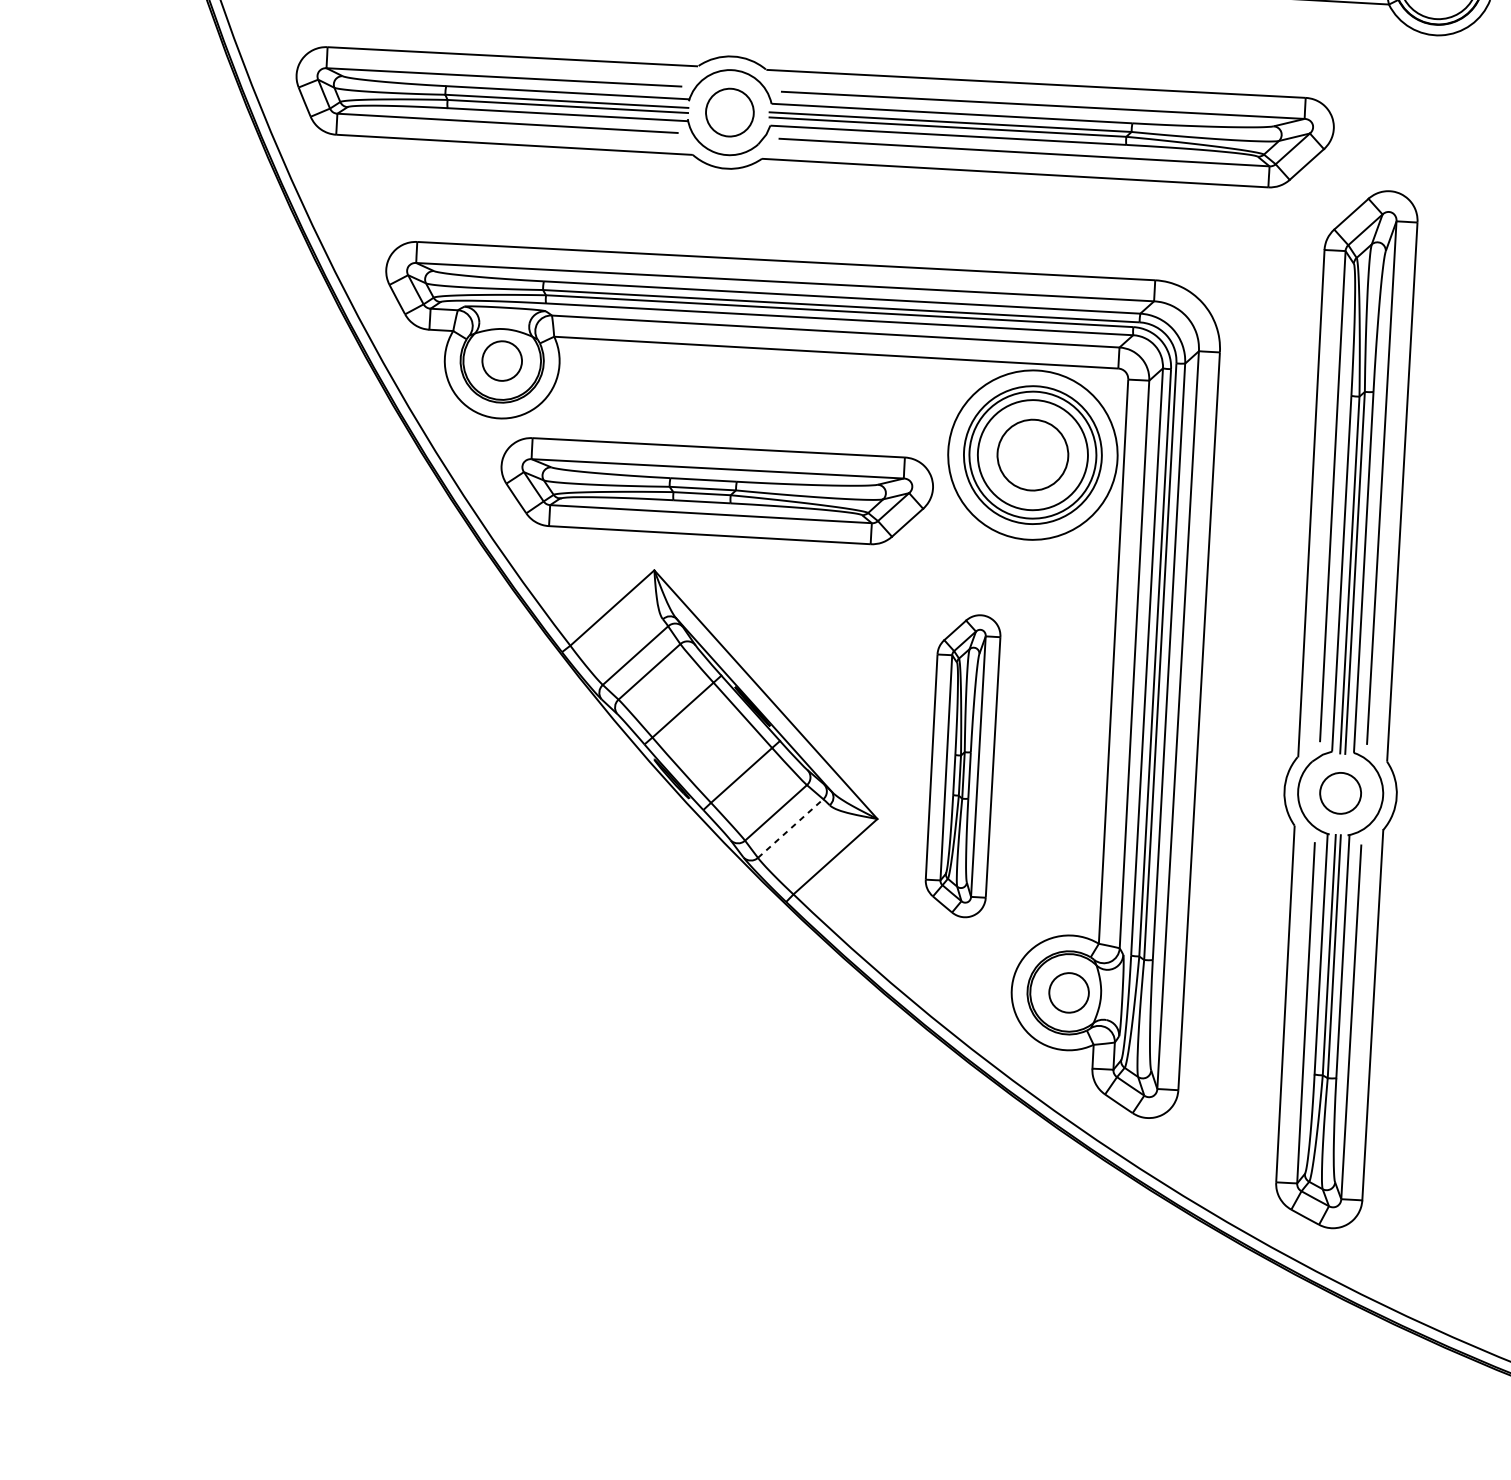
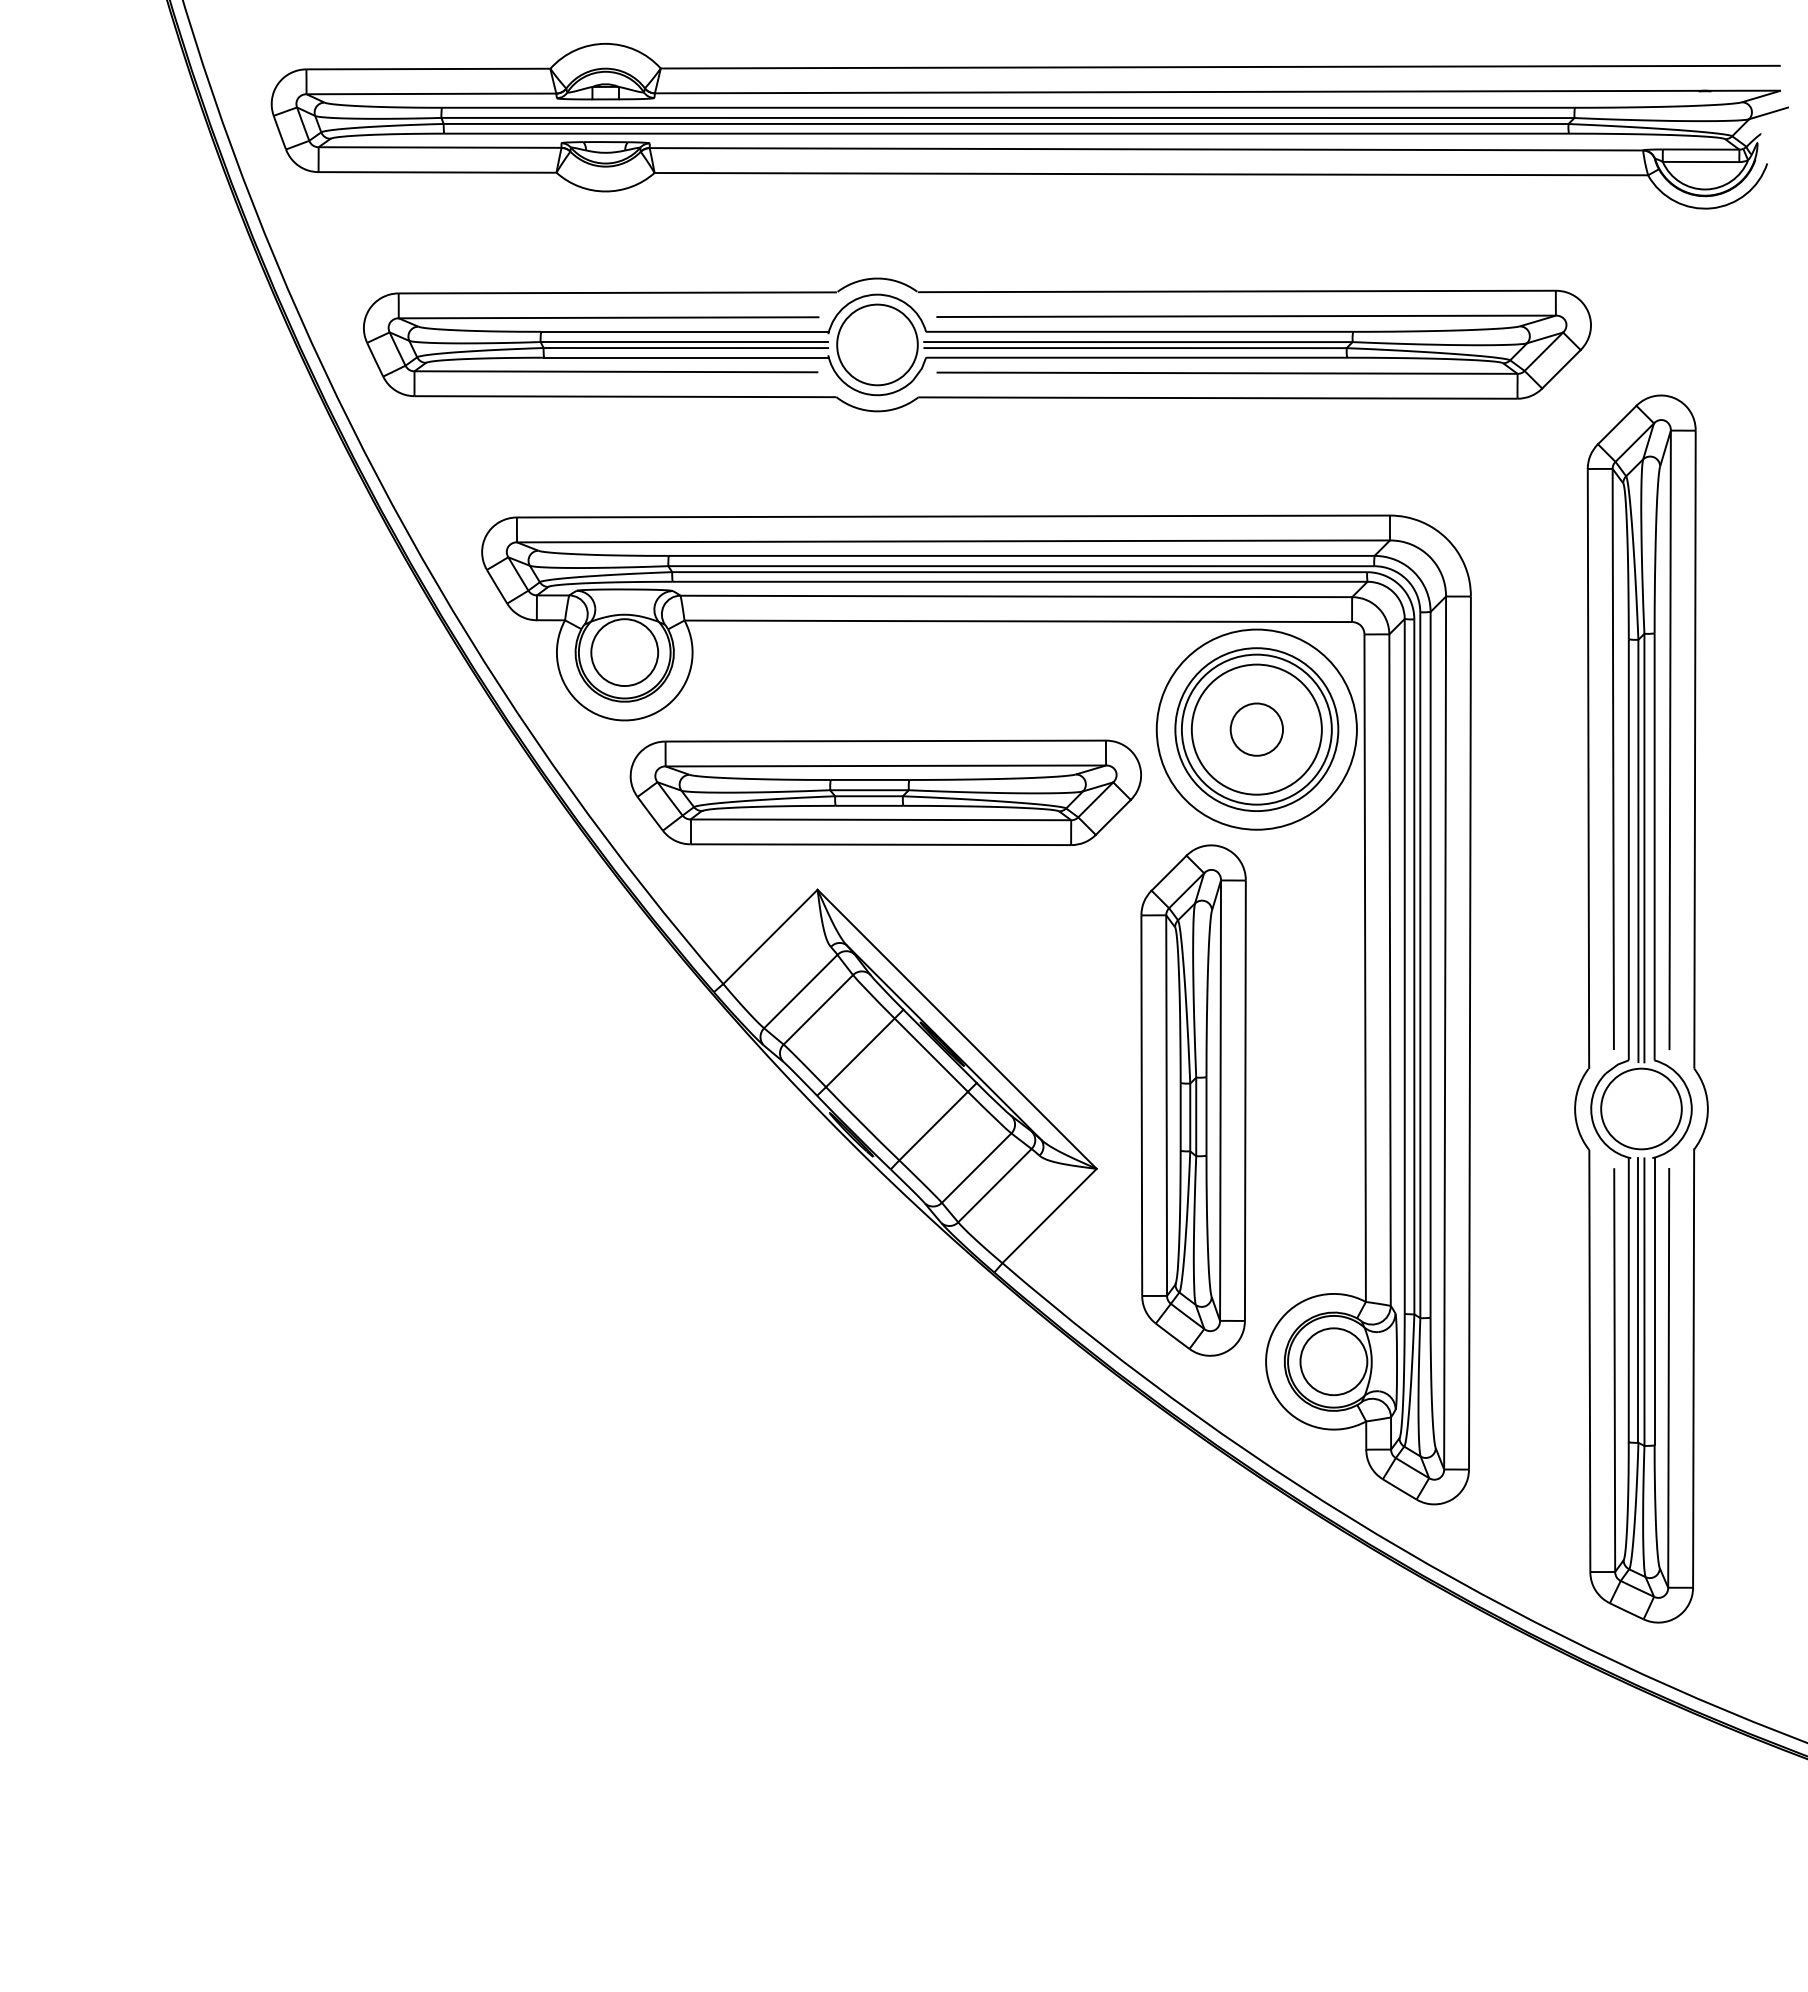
circle: (729, 112) -> (877, 344), size x1.43
circle: (502, 360) -> (624, 652), size x1.43
circle: (1032, 454) -> (1256, 729), size x0.62
part: (962, 765) -> (1193, 1100), size x1.43
circle: (1340, 792) -> (1641, 1108), size x1.67
line: (790, 828) -> (994, 1185), dashed -> solid
circle: (1068, 992) -> (1333, 1361), size x1.43

